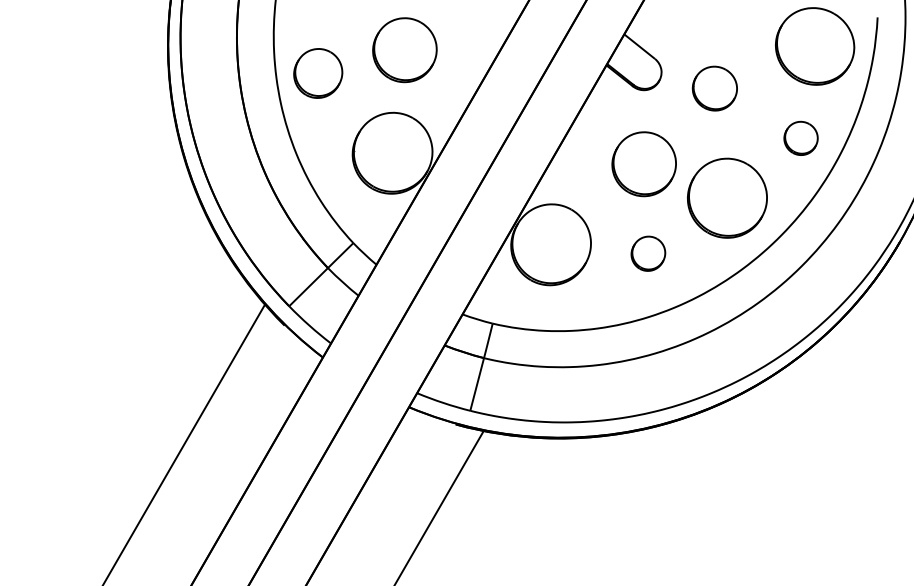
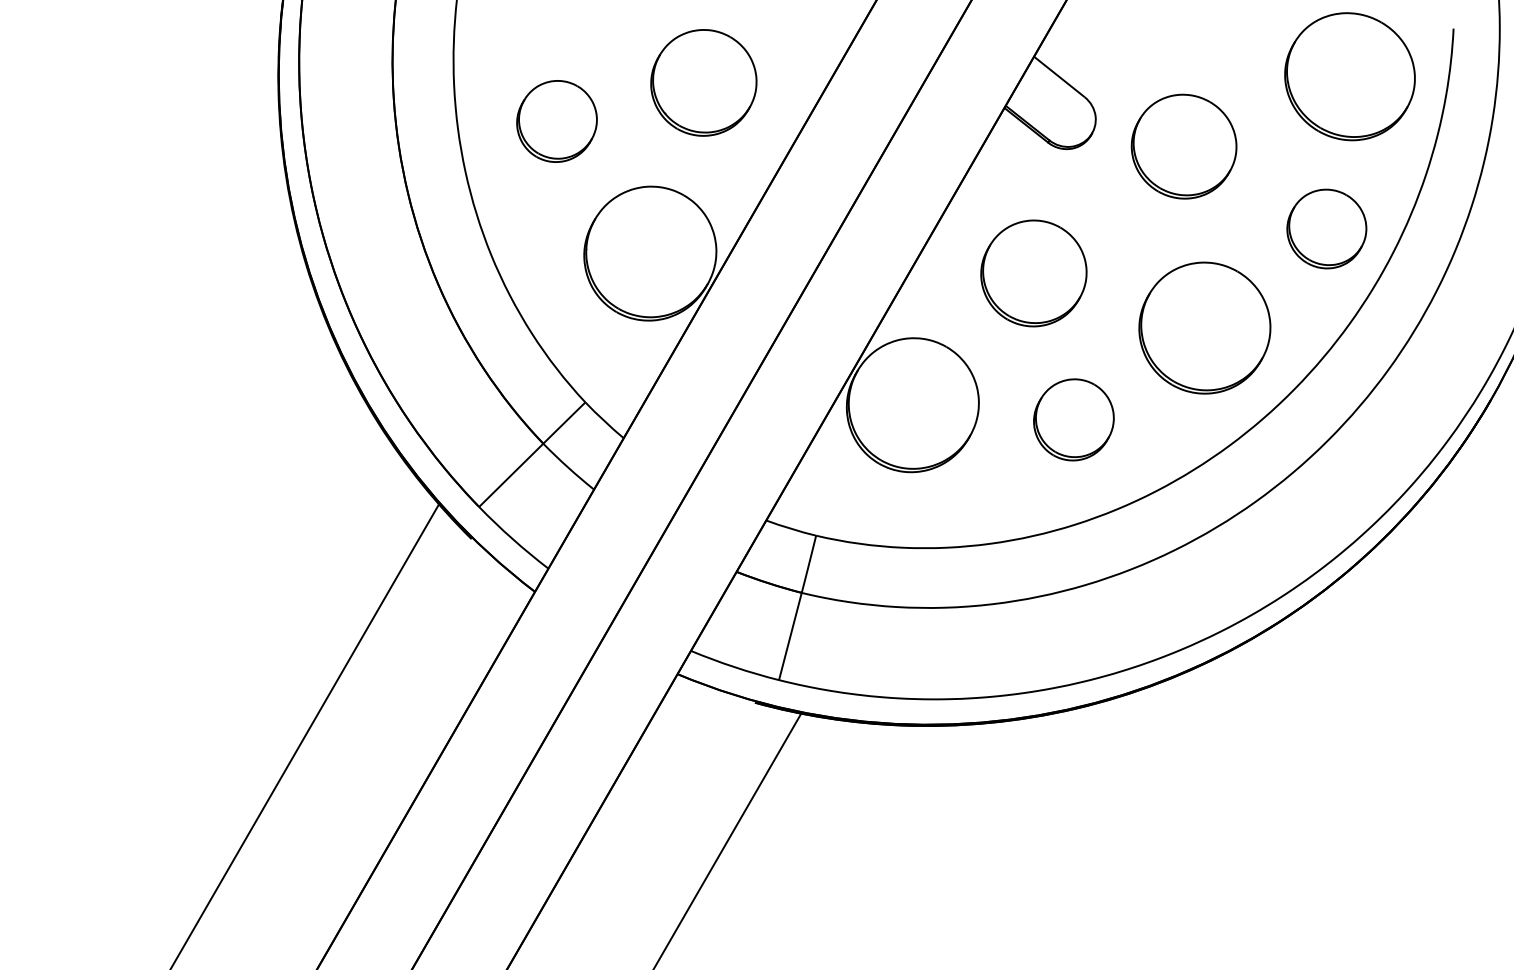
part: (404, 50) -> (703, 83), moved
part: (318, 73) -> (557, 121), moved
part: (714, 88) -> (1183, 146), size x1.43
part: (800, 138) -> (1325, 229), size x1.43
part: (643, 164) -> (1032, 273), moved
part: (648, 253) -> (1074, 419), size x1.43

